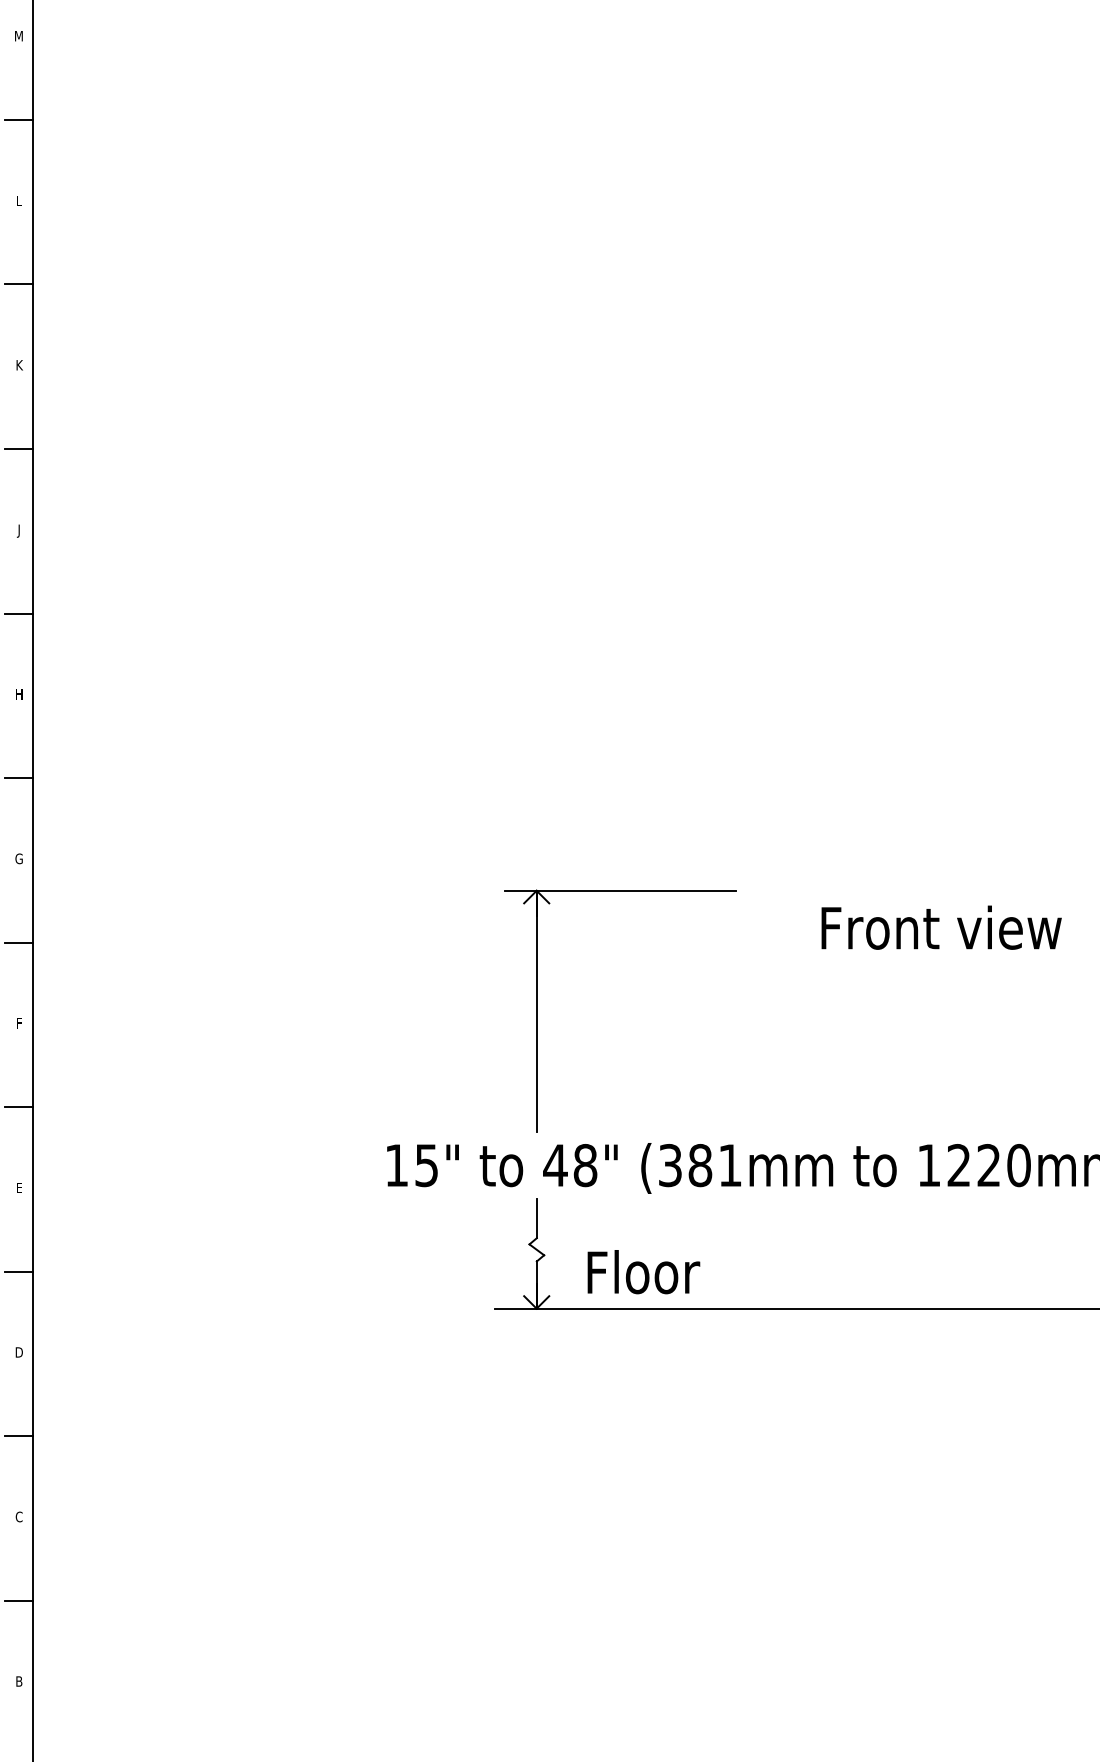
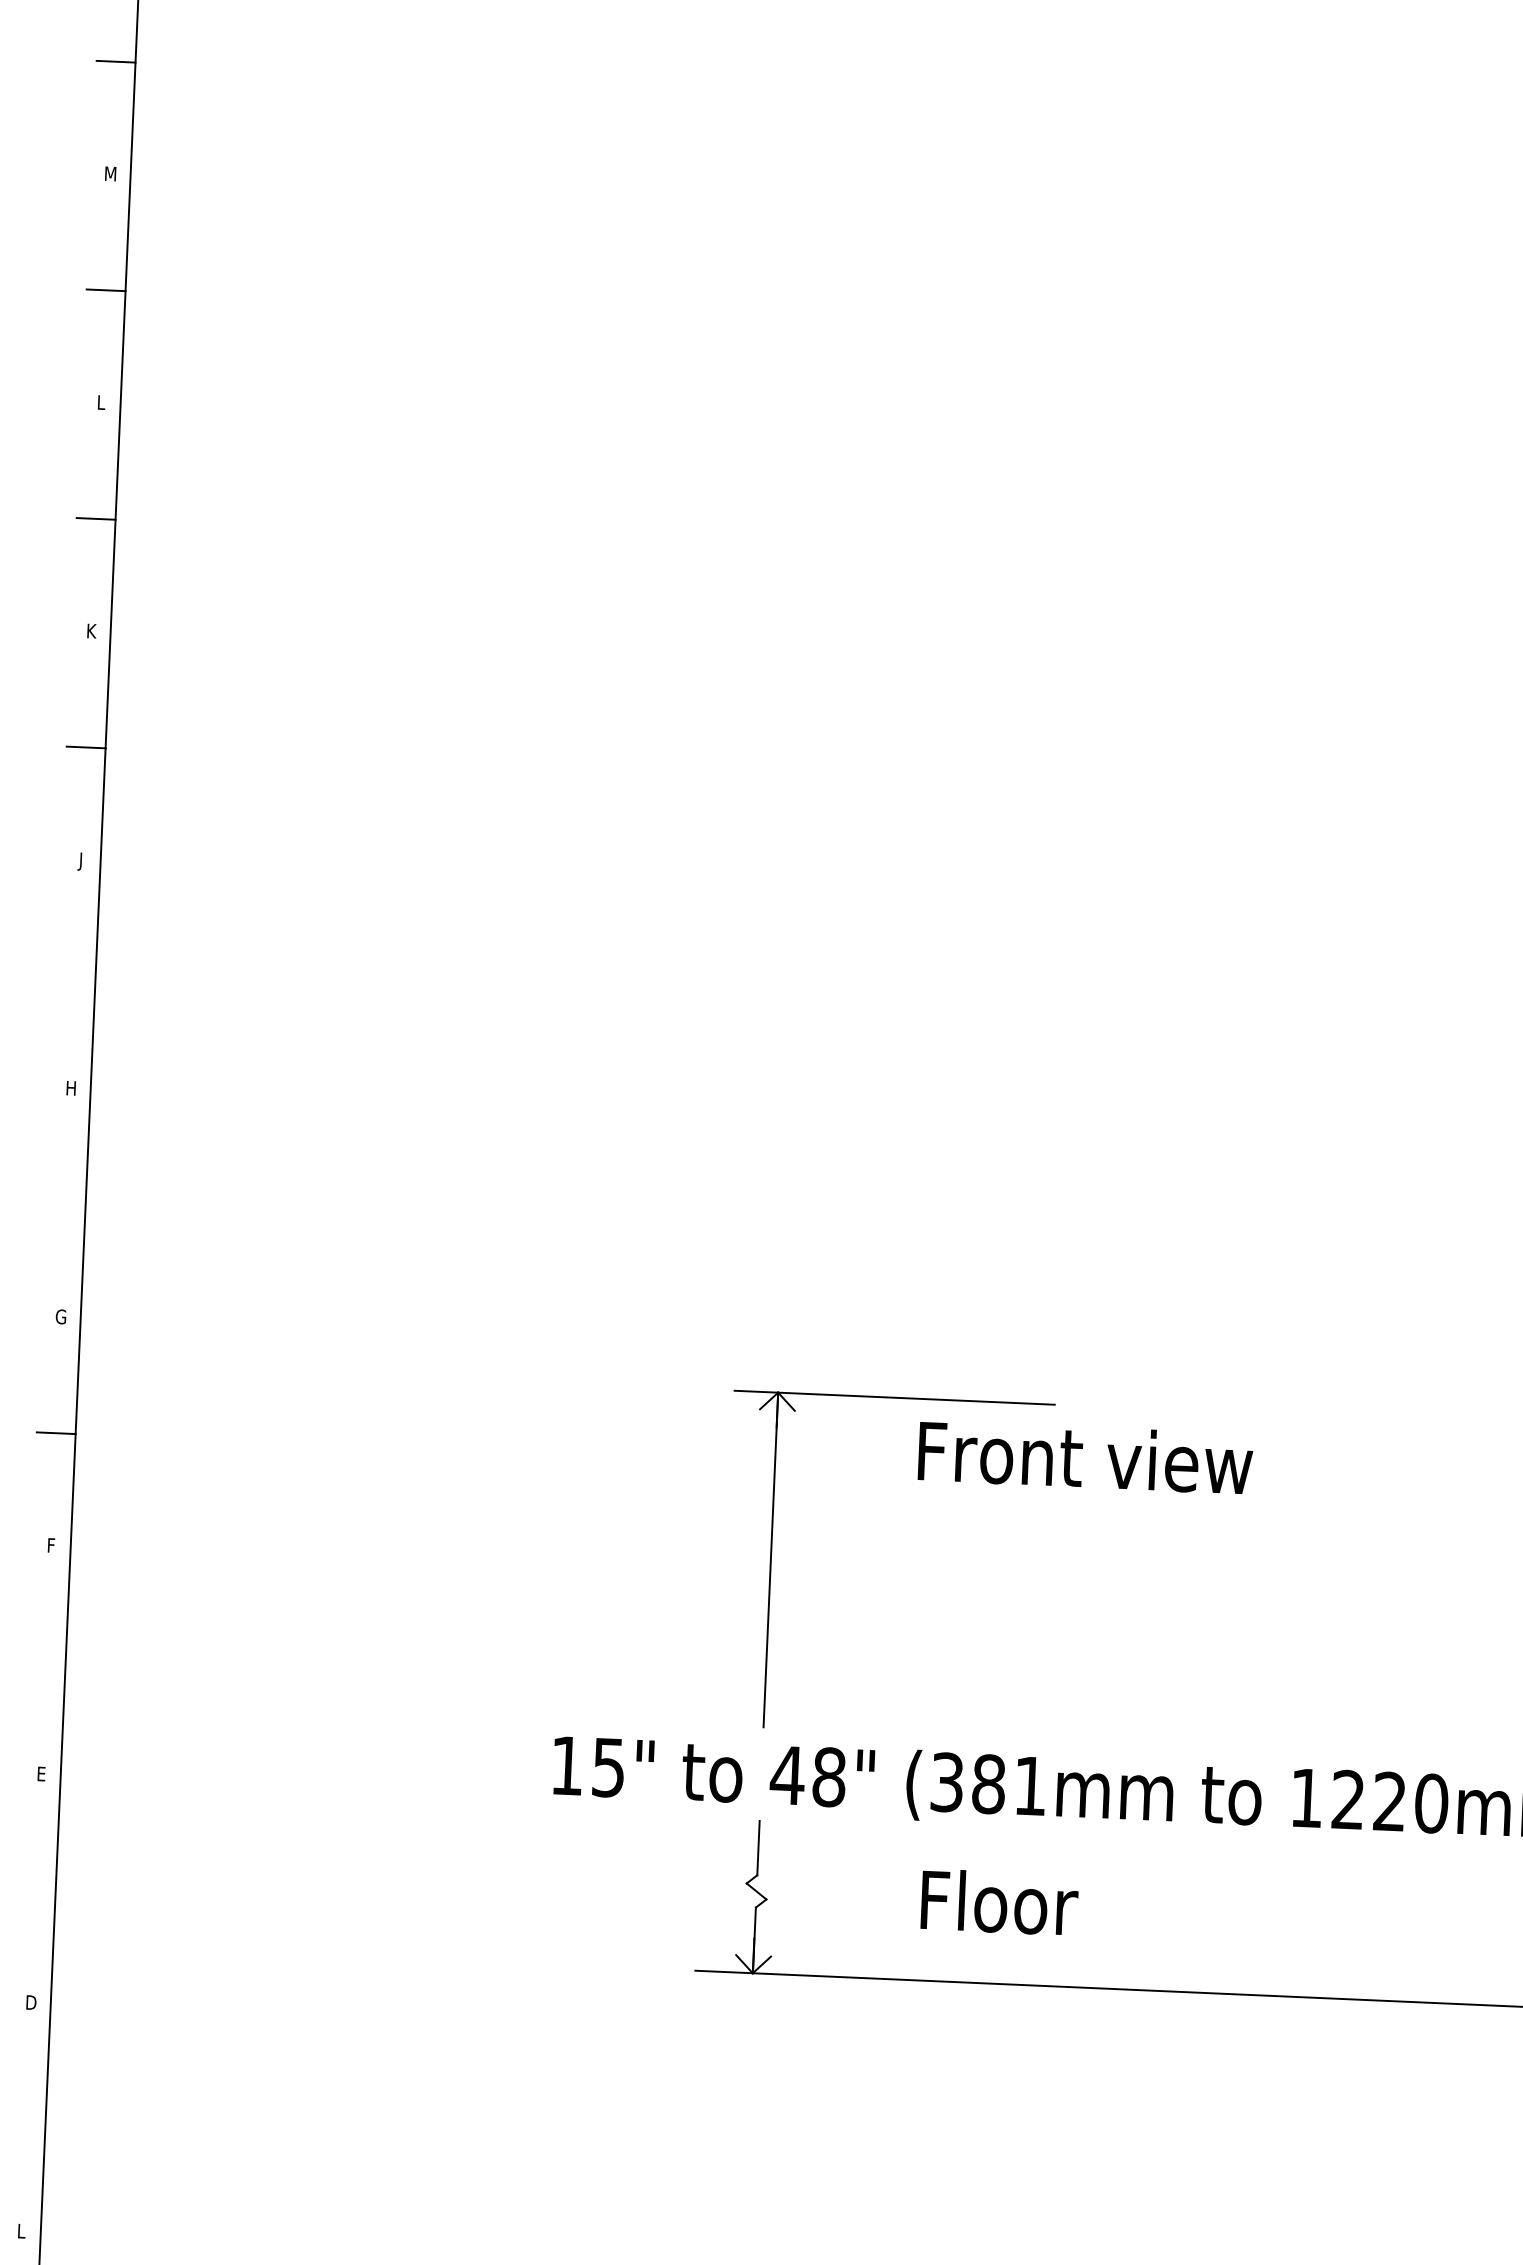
line: (19, 613) -> (76, 976), removed
line: (19, 778) -> (66, 1205), removed
text: (941, 927) -> (1085, 1457), moved
line: (19, 1107) -> (46, 1662), removed
line: (19, 1271) -> (36, 1890), removed
text: (643, 1272) -> (999, 1902), moved
line: (19, 1436) -> (26, 2119), removed
text: (18, 1516) -> (20, 2230), C -> L

